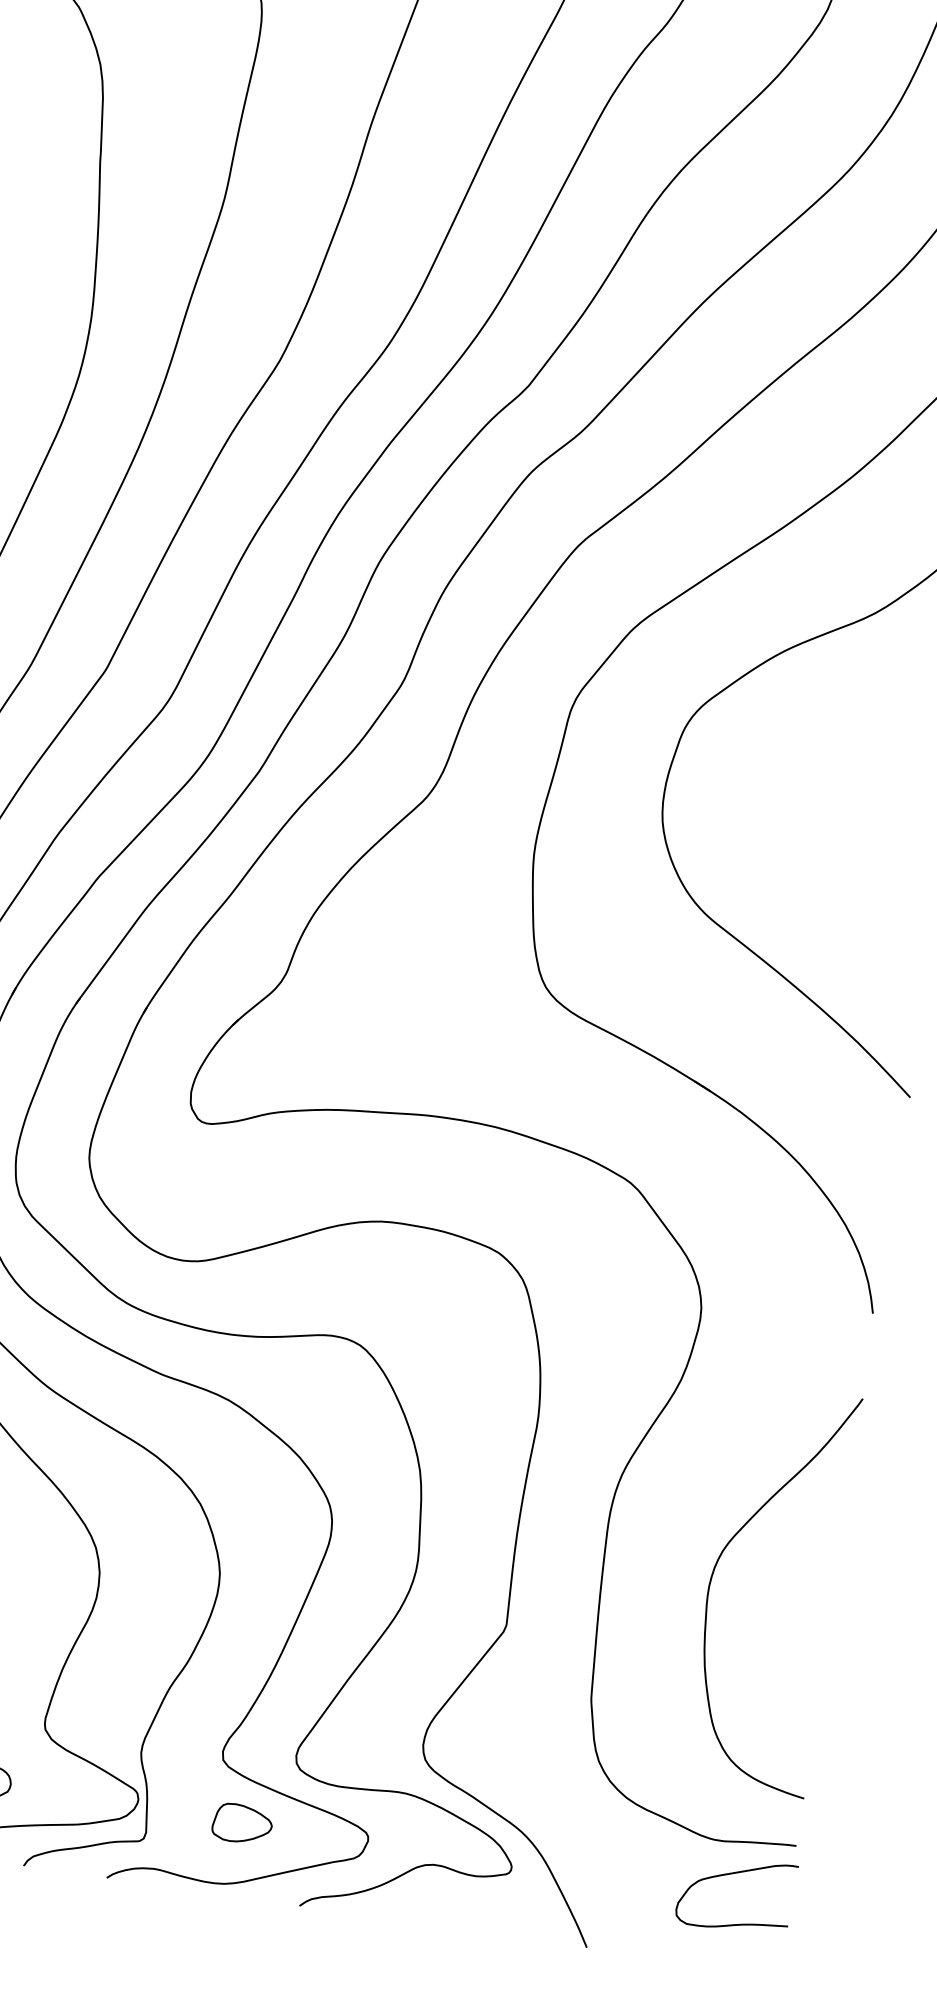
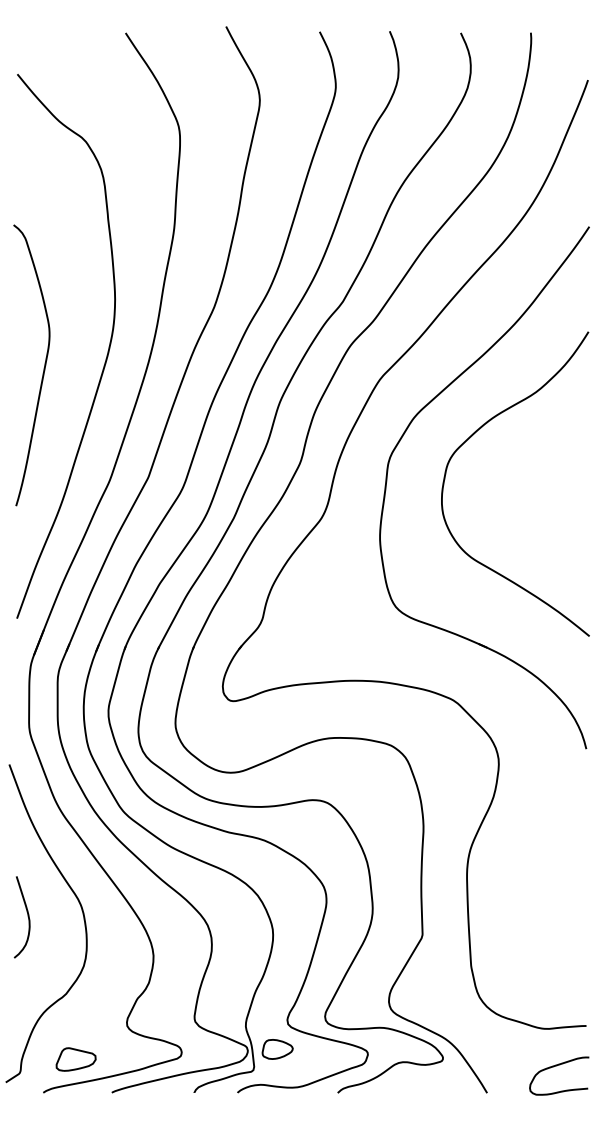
curve: (716, 1570) -> (525, 891), removed
part: (242, 1824) -> (277, 1049), moved
curve: (733, 1875) -> (556, 1066), moved

